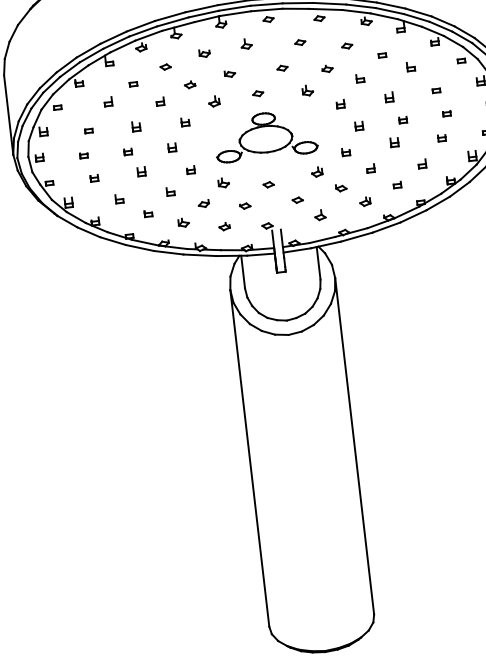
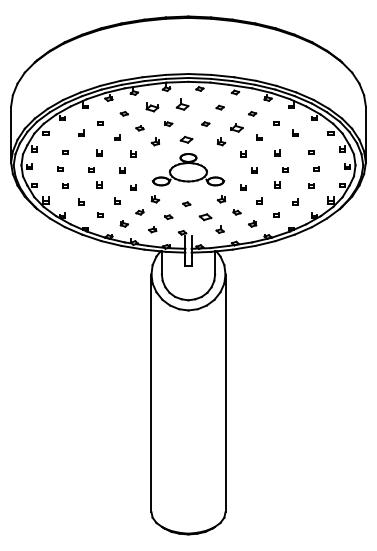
part: (246, 44) -> (182, 104), size x1.6
part: (204, 53) -> (152, 107), size x1.6
part: (326, 69) -> (236, 128), size x1.6
part: (257, 93) -> (186, 139), size x1.6
part: (297, 200) -> (205, 217), size x1.6

